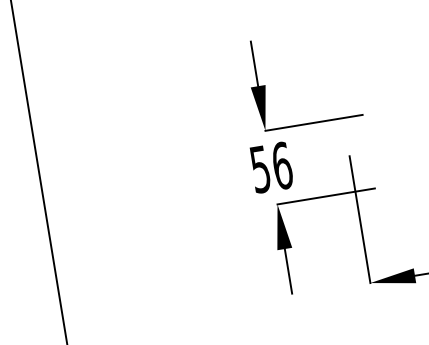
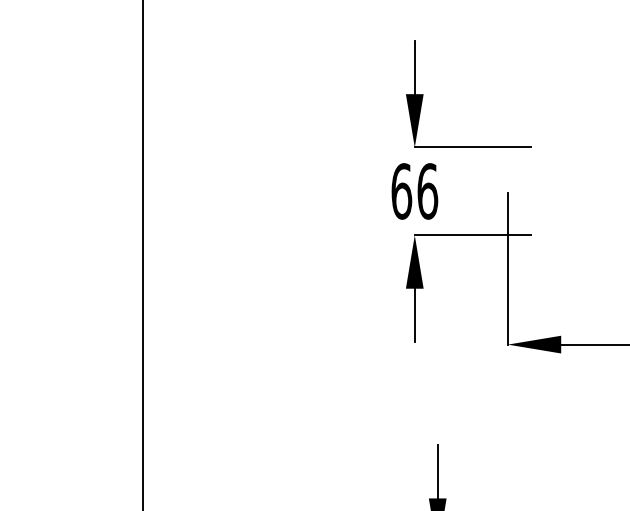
text: (260, 169) -> (401, 191), 56 -> 66

